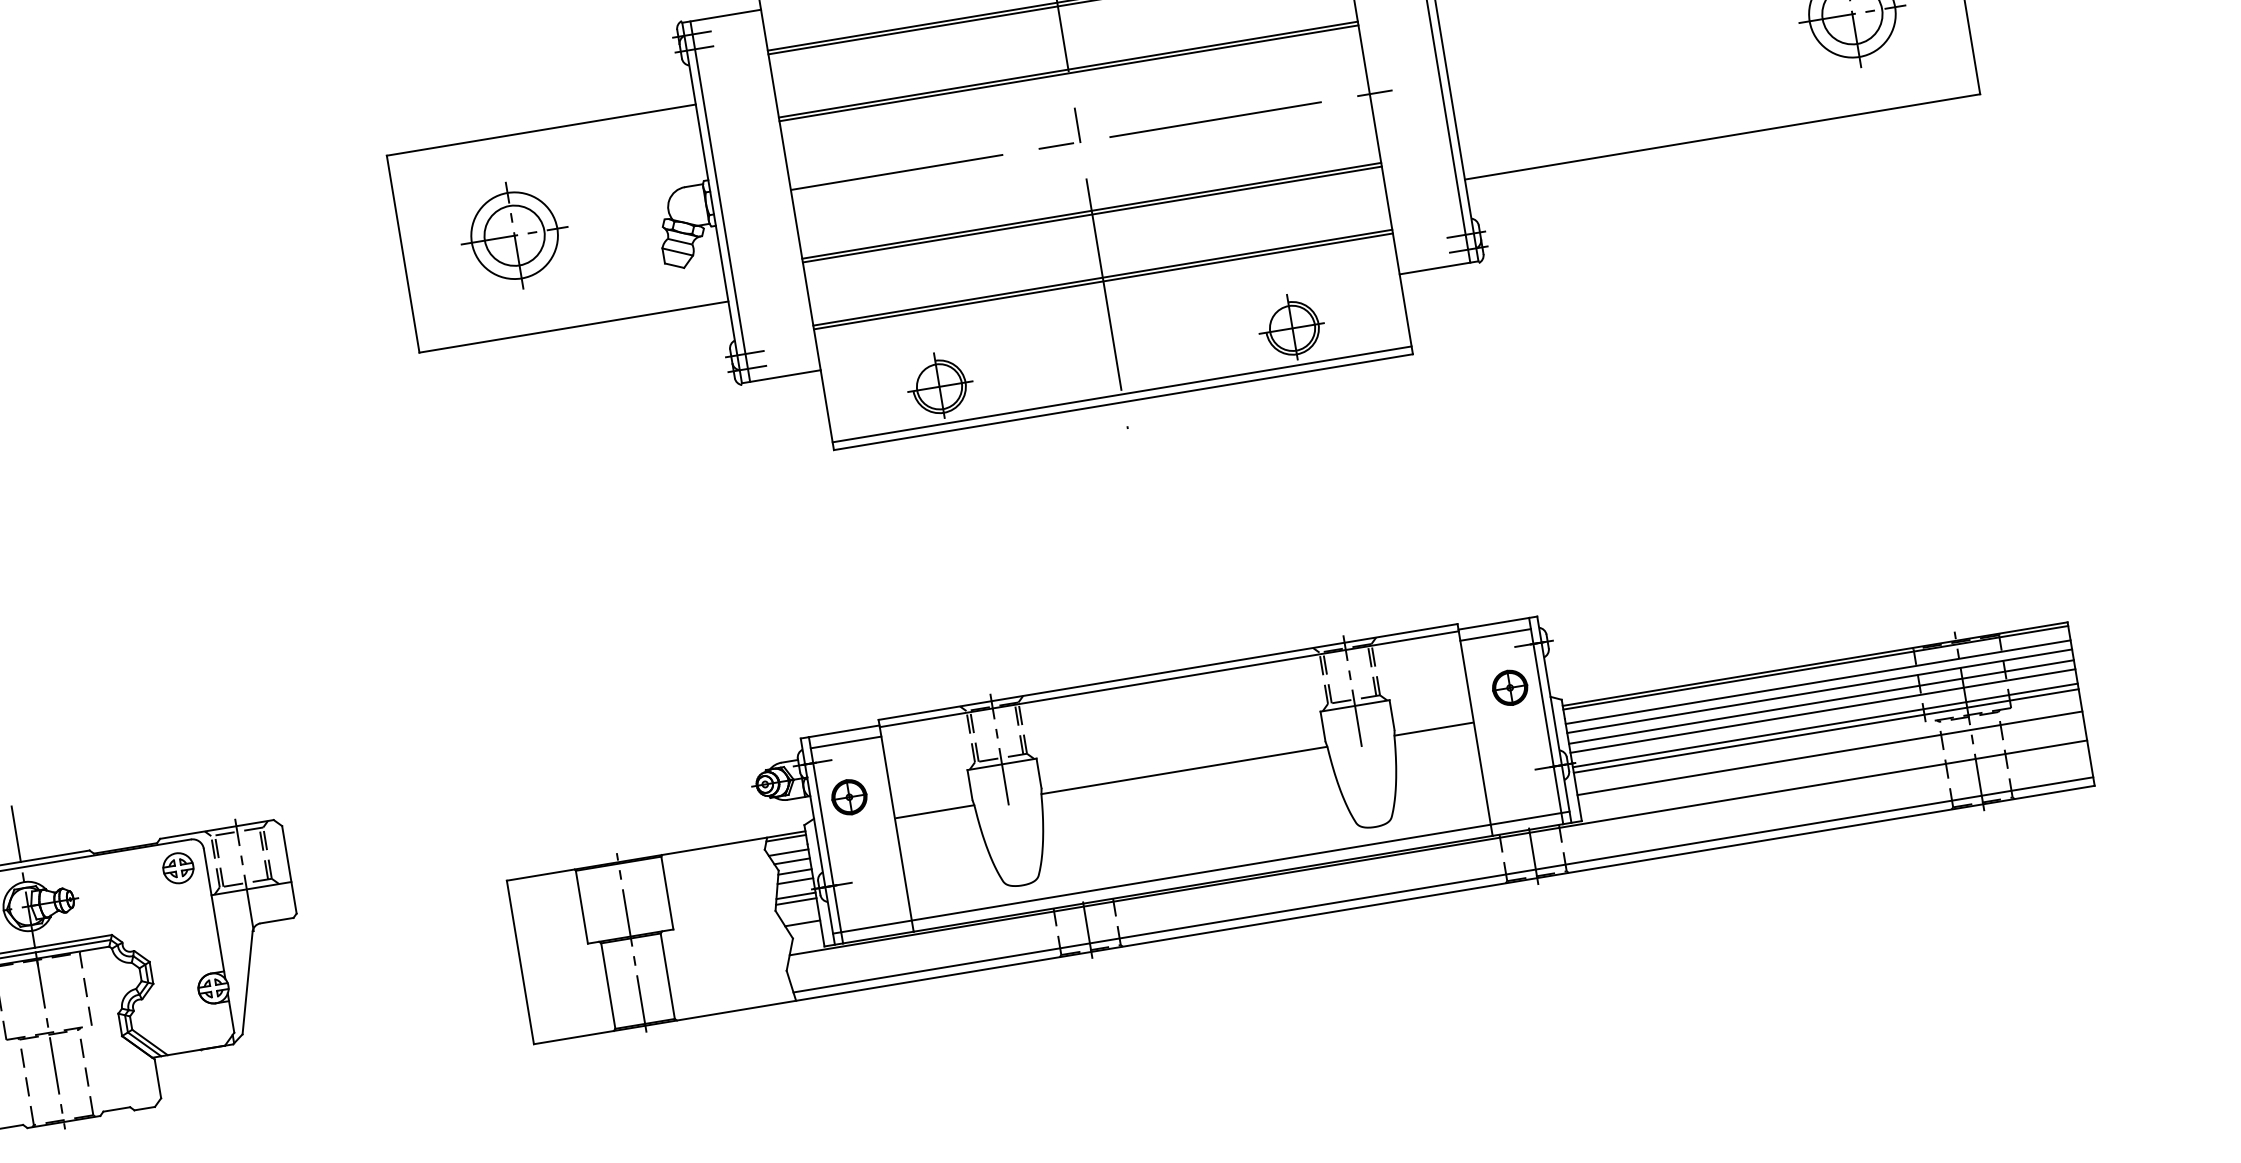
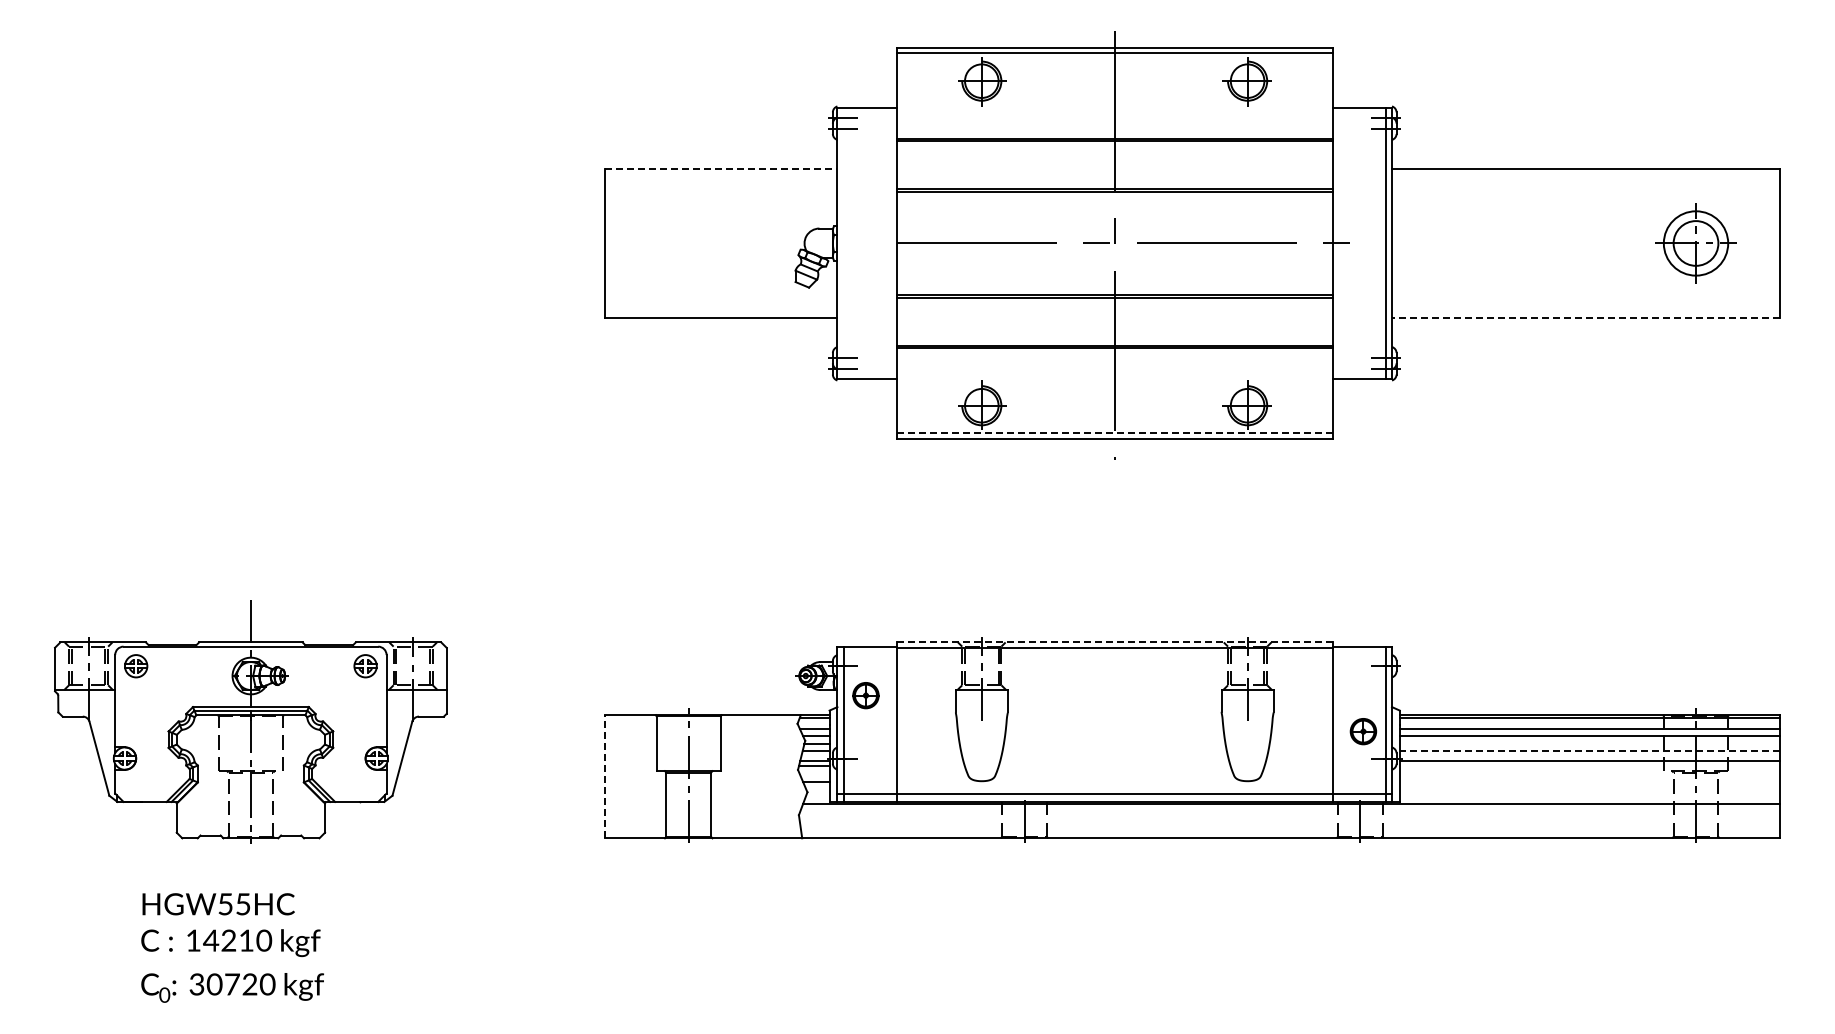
line: (541, 130) -> (721, 169), solid -> dashed
line: (1721, 136) -> (1585, 317), solid -> dashed
line: (720, 201) -> (843, 243), removed
part: (514, 235) -> (688, 243), removed
line: (1121, 394) -> (1114, 433), solid -> dashed
line: (1494, 635) -> (1358, 655), removed
line: (1167, 672) -> (1114, 642), solid -> dashed
part: (1510, 687) -> (1363, 731), moved
line: (1820, 701) -> (1589, 743), removed
line: (1822, 711) -> (1589, 750), solid -> dashed
line: (1432, 729) -> (1301, 716), removed
line: (1825, 730) -> (1589, 765), removed
line: (845, 743) -> (869, 655), removed
line: (1829, 753) -> (1589, 782), removed
line: (1184, 770) -> (1114, 716), removed
line: (934, 811) -> (926, 716), removed
line: (1443, 884) -> (1290, 831), removed
line: (519, 962) -> (604, 776), solid -> dashed

